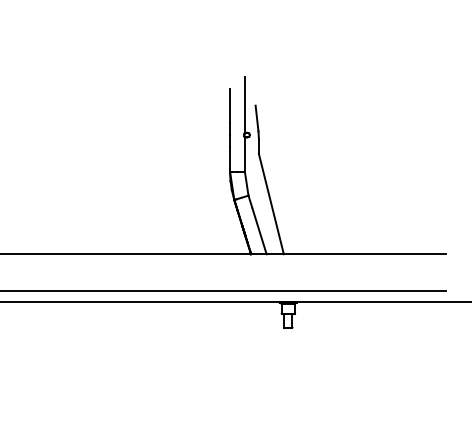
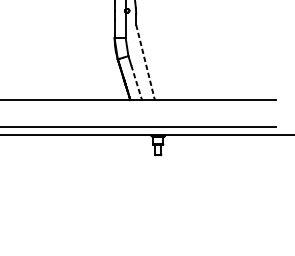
line: (271, 204) -> (145, 62), solid -> dashed
line: (259, 231) -> (136, 82), solid -> dashed

